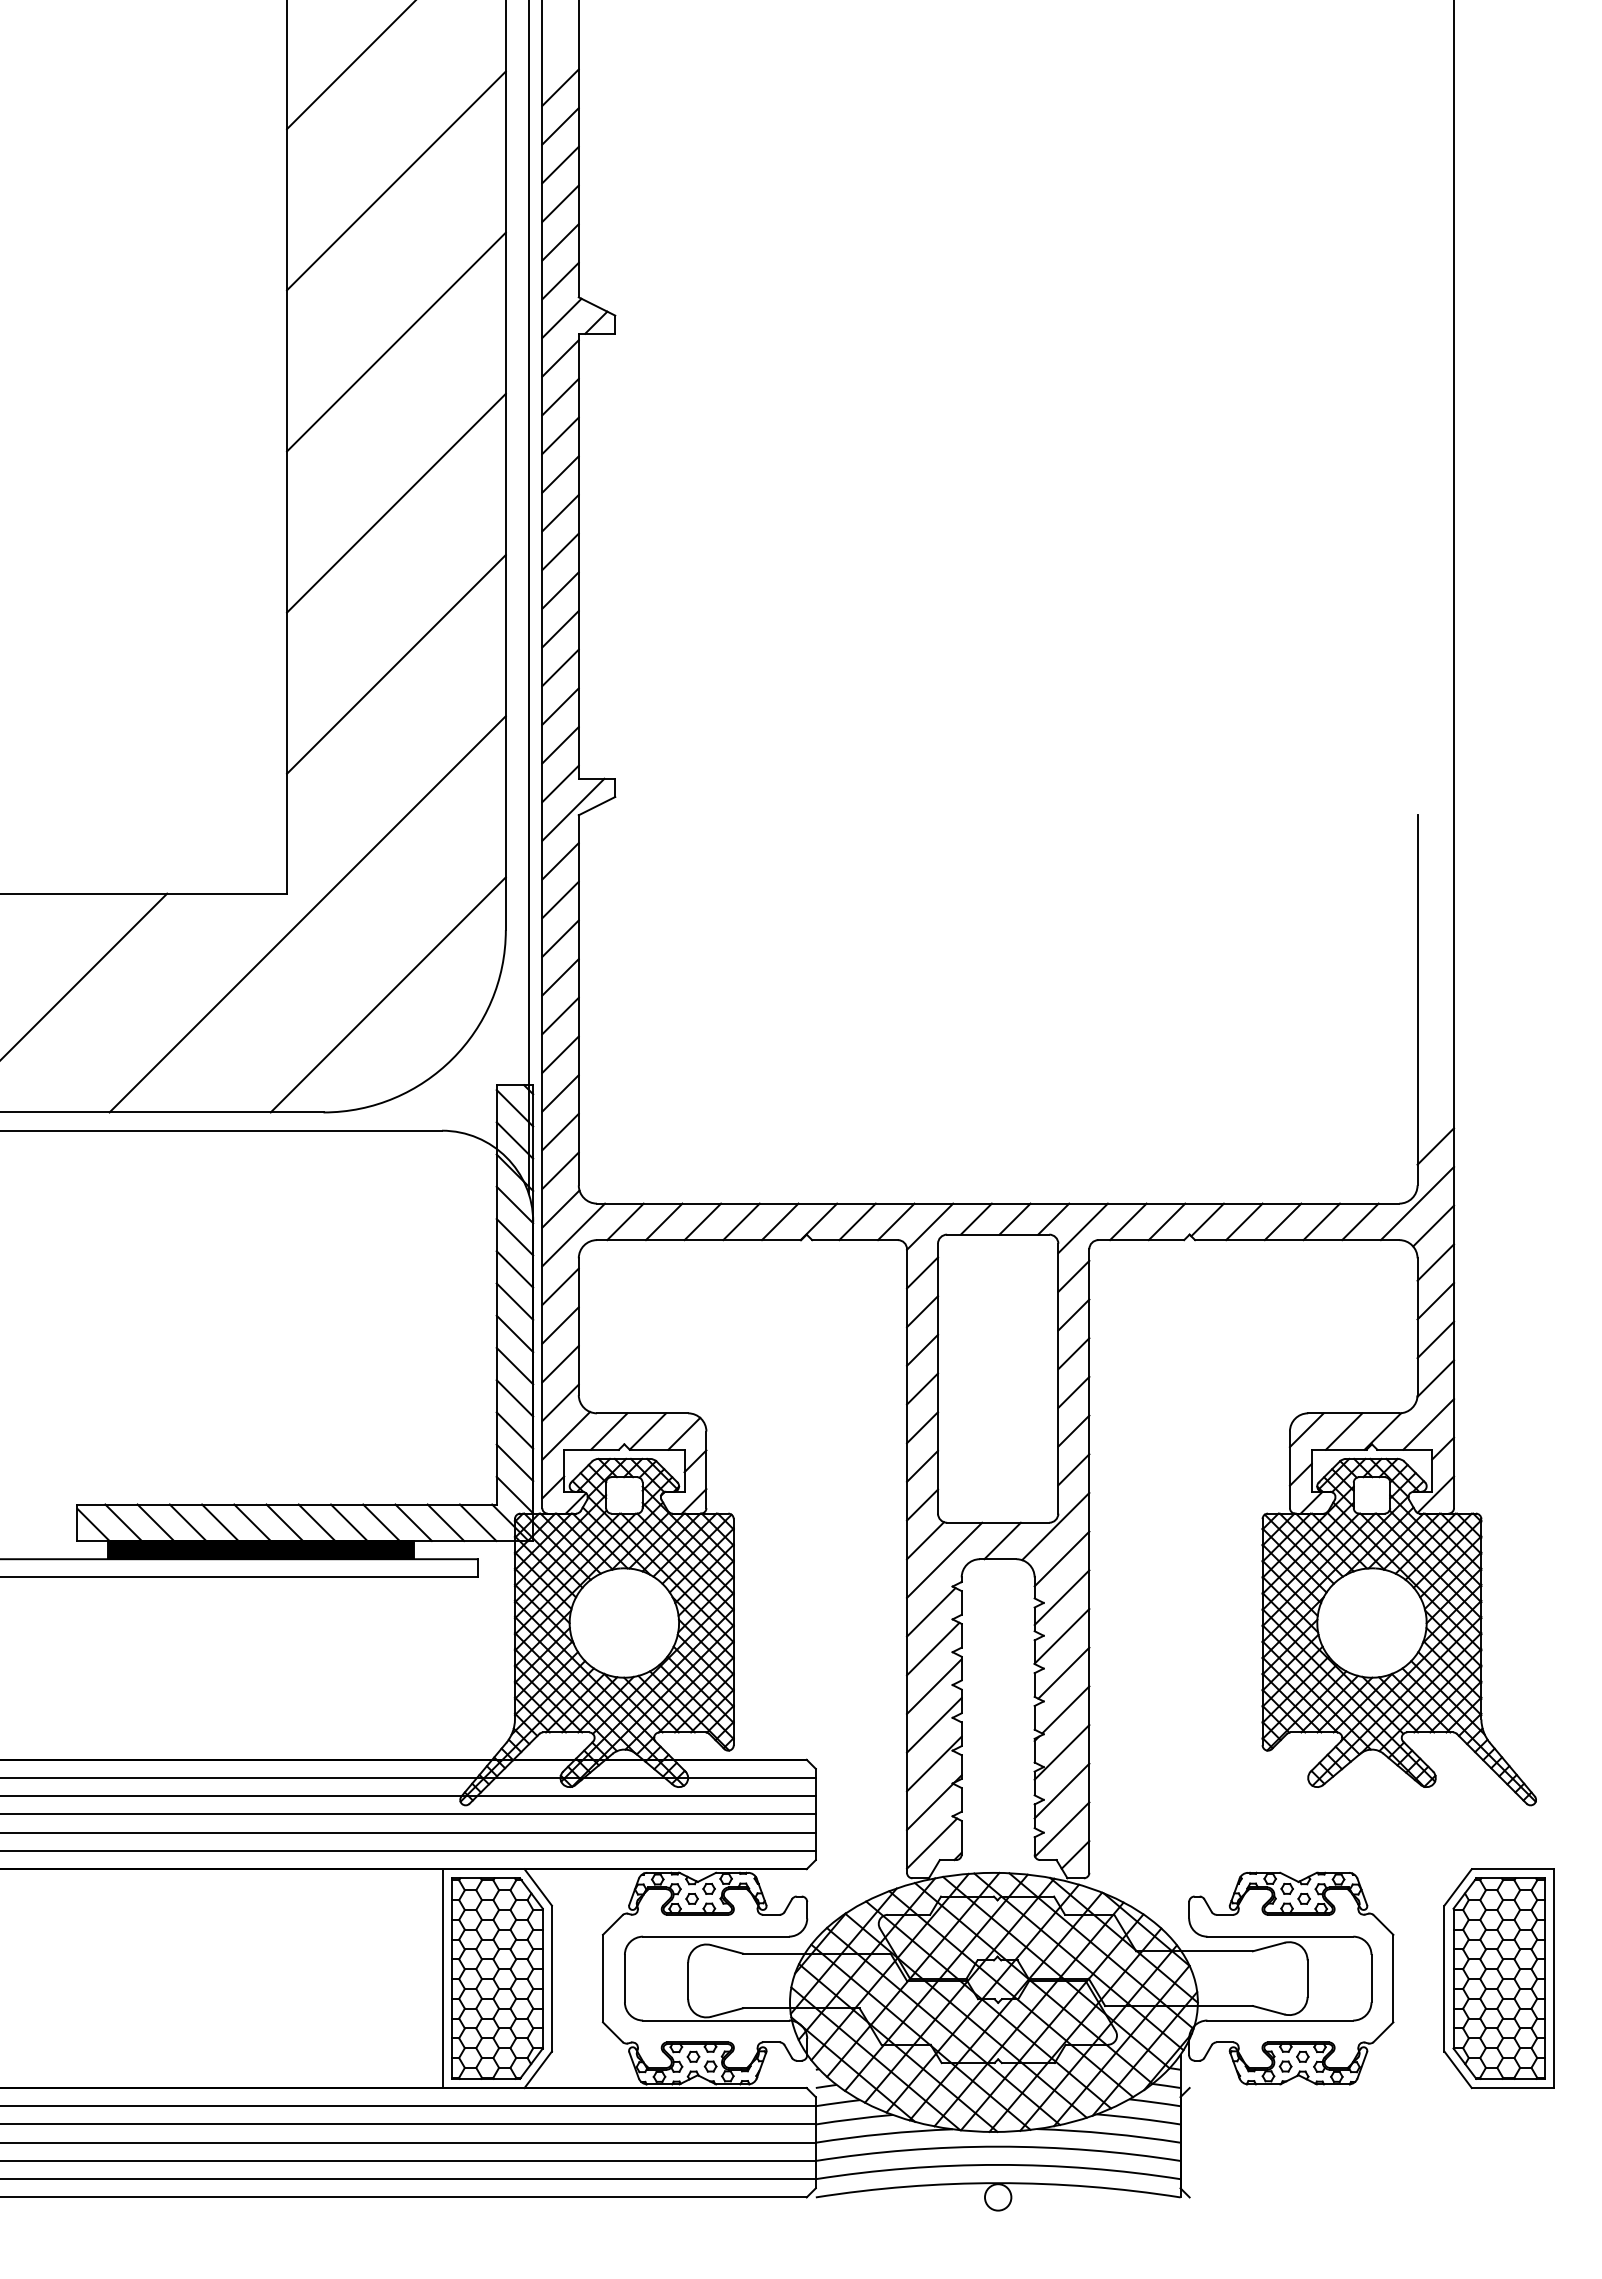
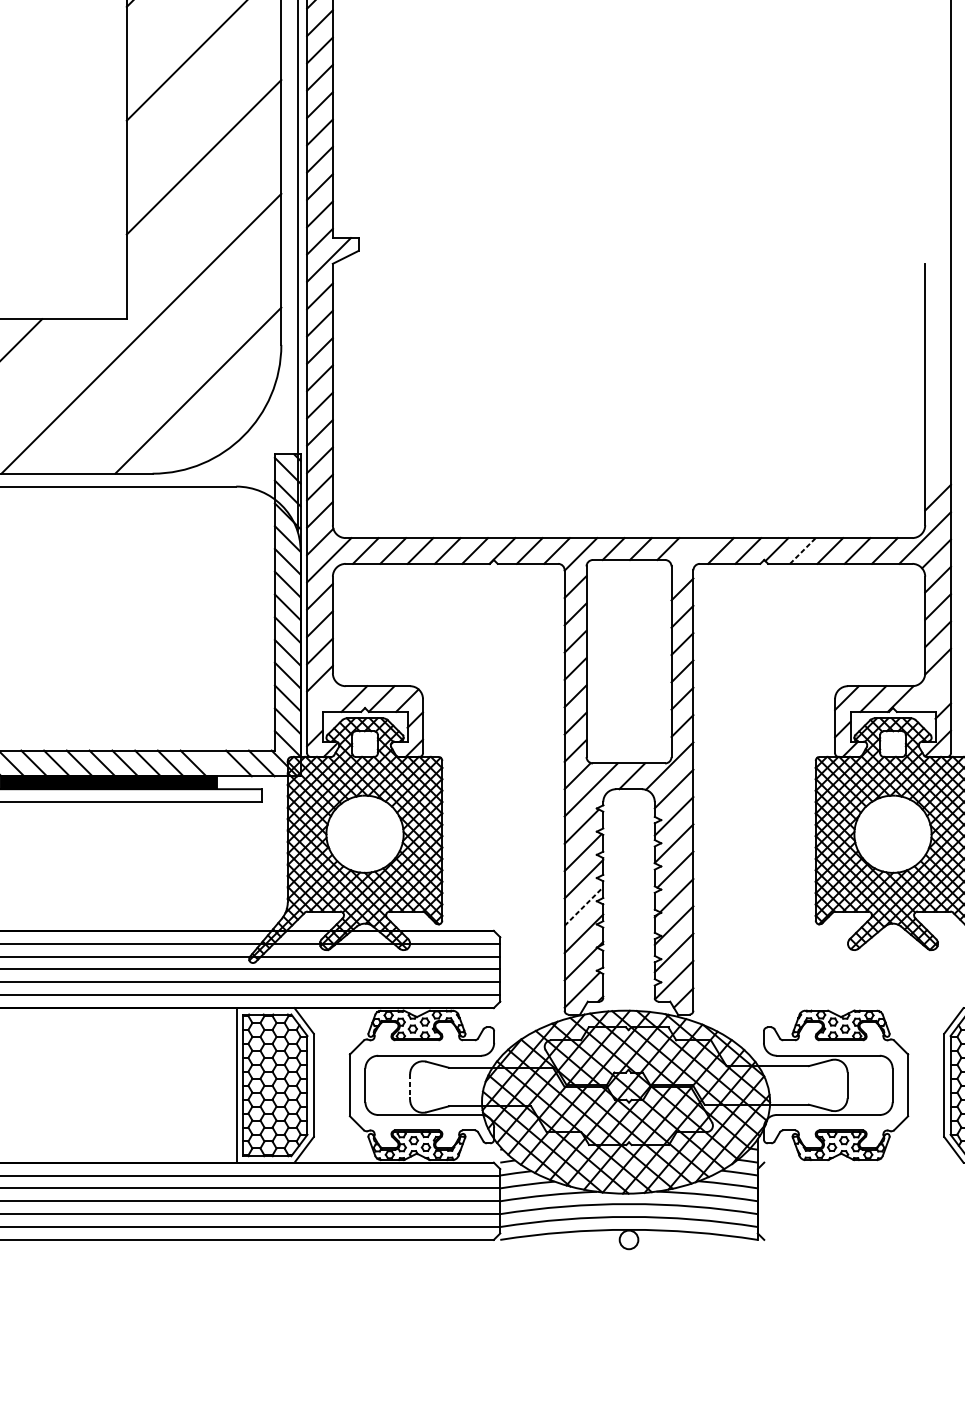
line: (1244, 1221) -> (802, 550), solid -> dashed
line: (1082, 1228) -> (688, 555), removed
line: (1428, 1424) -> (932, 694), removed
line: (566, 1435) -> (324, 701), removed
line: (413, 1522) -> (216, 763), removed
line: (934, 1725) -> (584, 906), solid -> dashed
line: (688, 1981) -> (410, 1087), solid -> dashed

